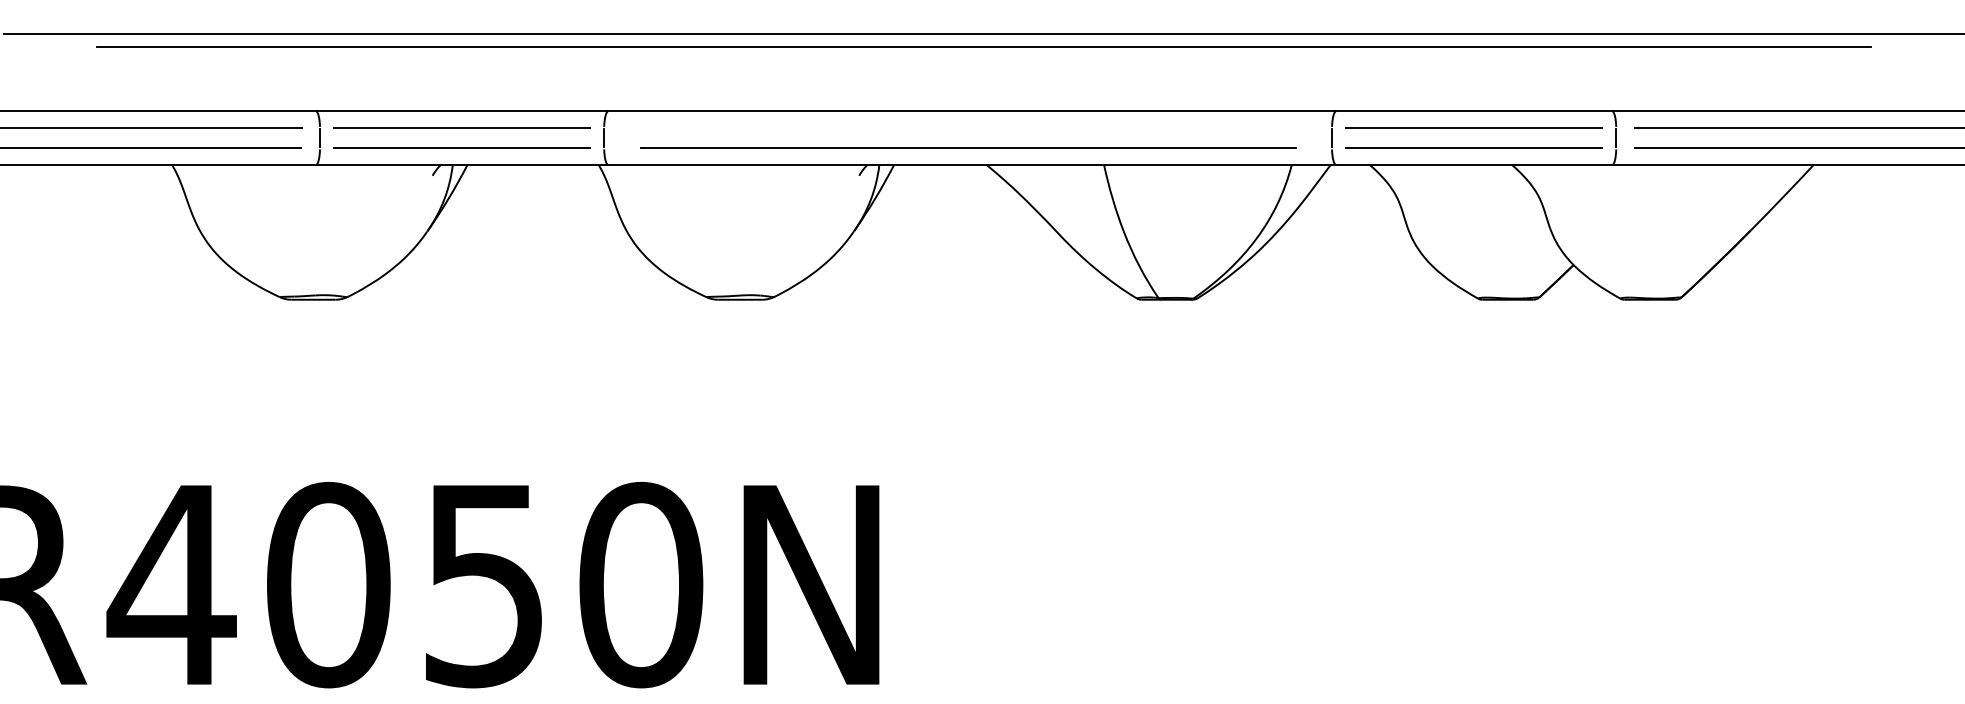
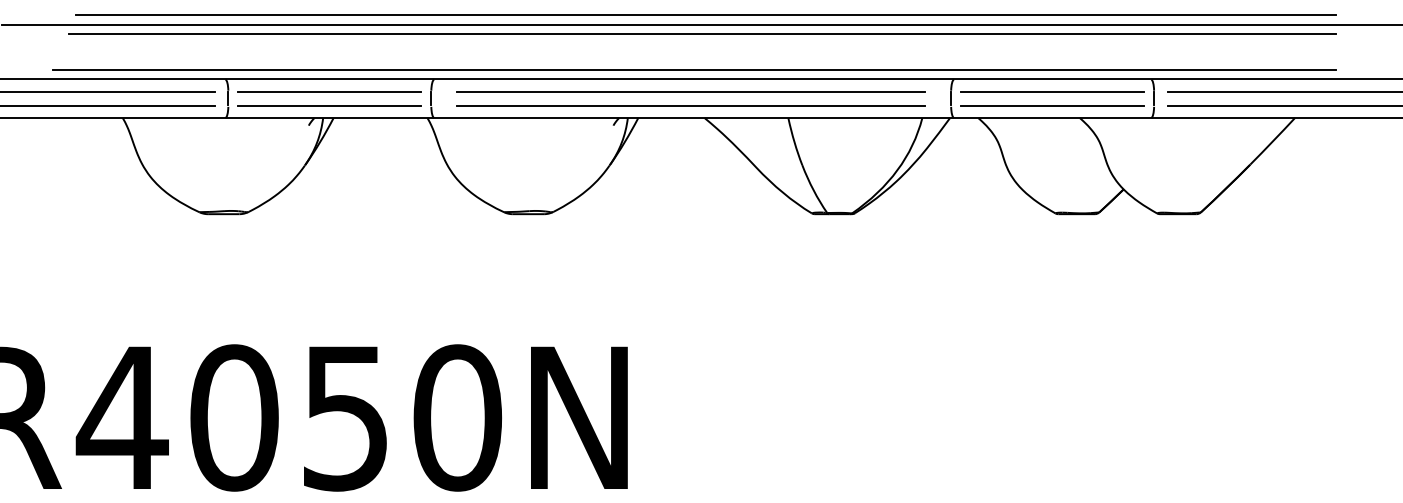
line: (988, 21) -> (705, 15), added
line: (972, 98) -> (694, 70), added
line: (968, 127) -> (691, 91), added

